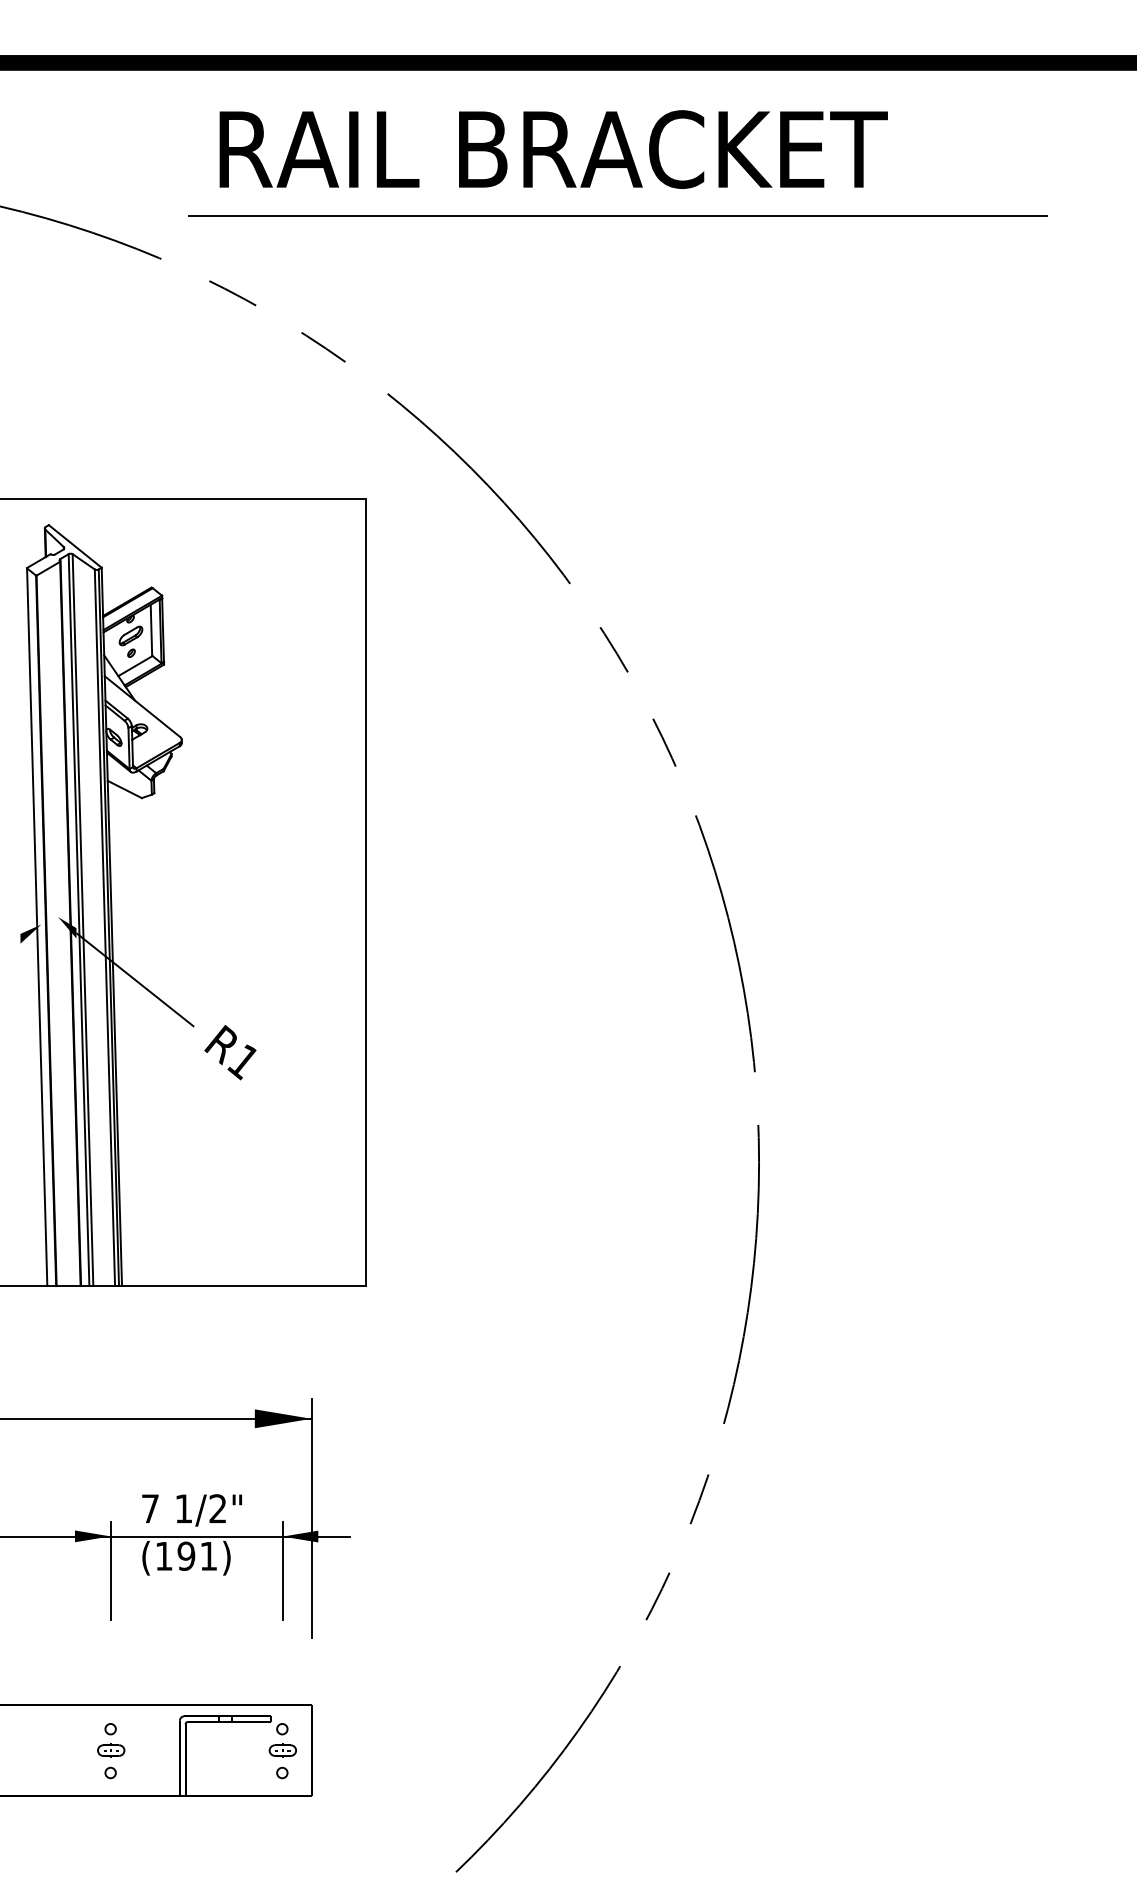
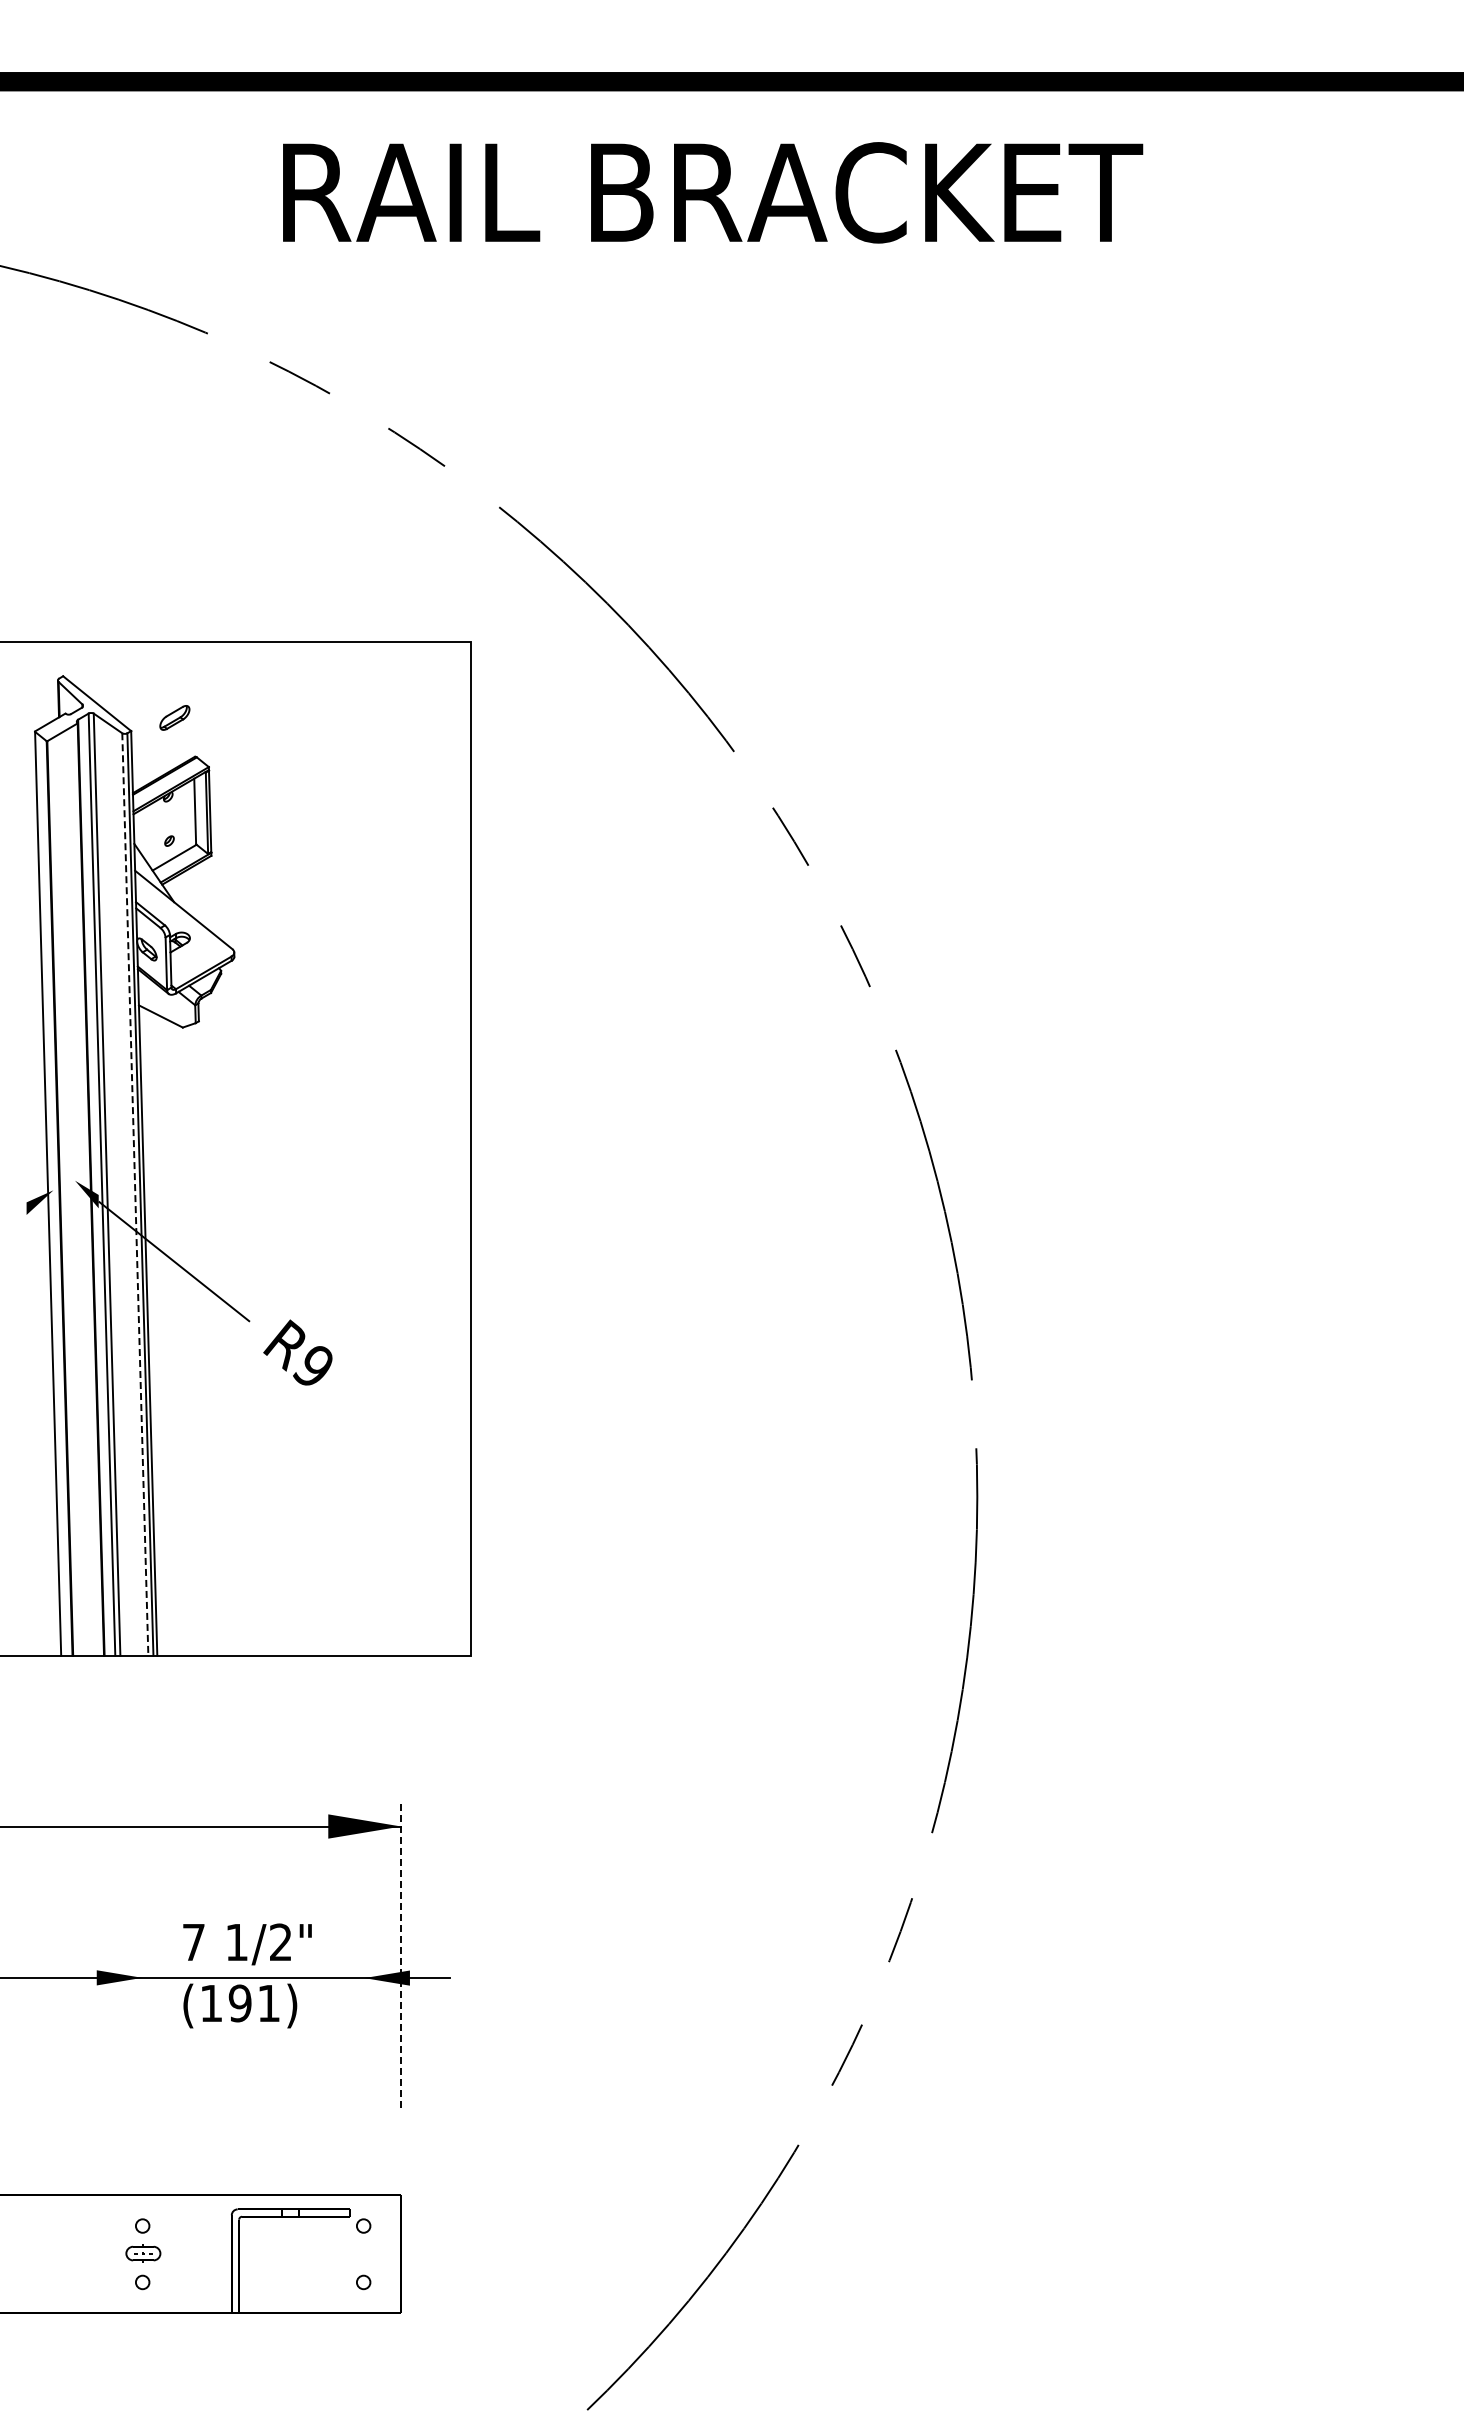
line: (617, 216) -> (794, 278), removed
part: (130, 635) -> (174, 717), moved
line: (105, 927) -> (135, 1194), solid -> dashed
text: (242, 1062) -> (312, 1367), R1 -> R9
line: (311, 1518) -> (401, 1954), solid -> dashed
line: (111, 1571) -> (143, 2022), removed
line: (282, 1571) -> (364, 2022), removed
part: (282, 1750) -> (364, 2253), removed

